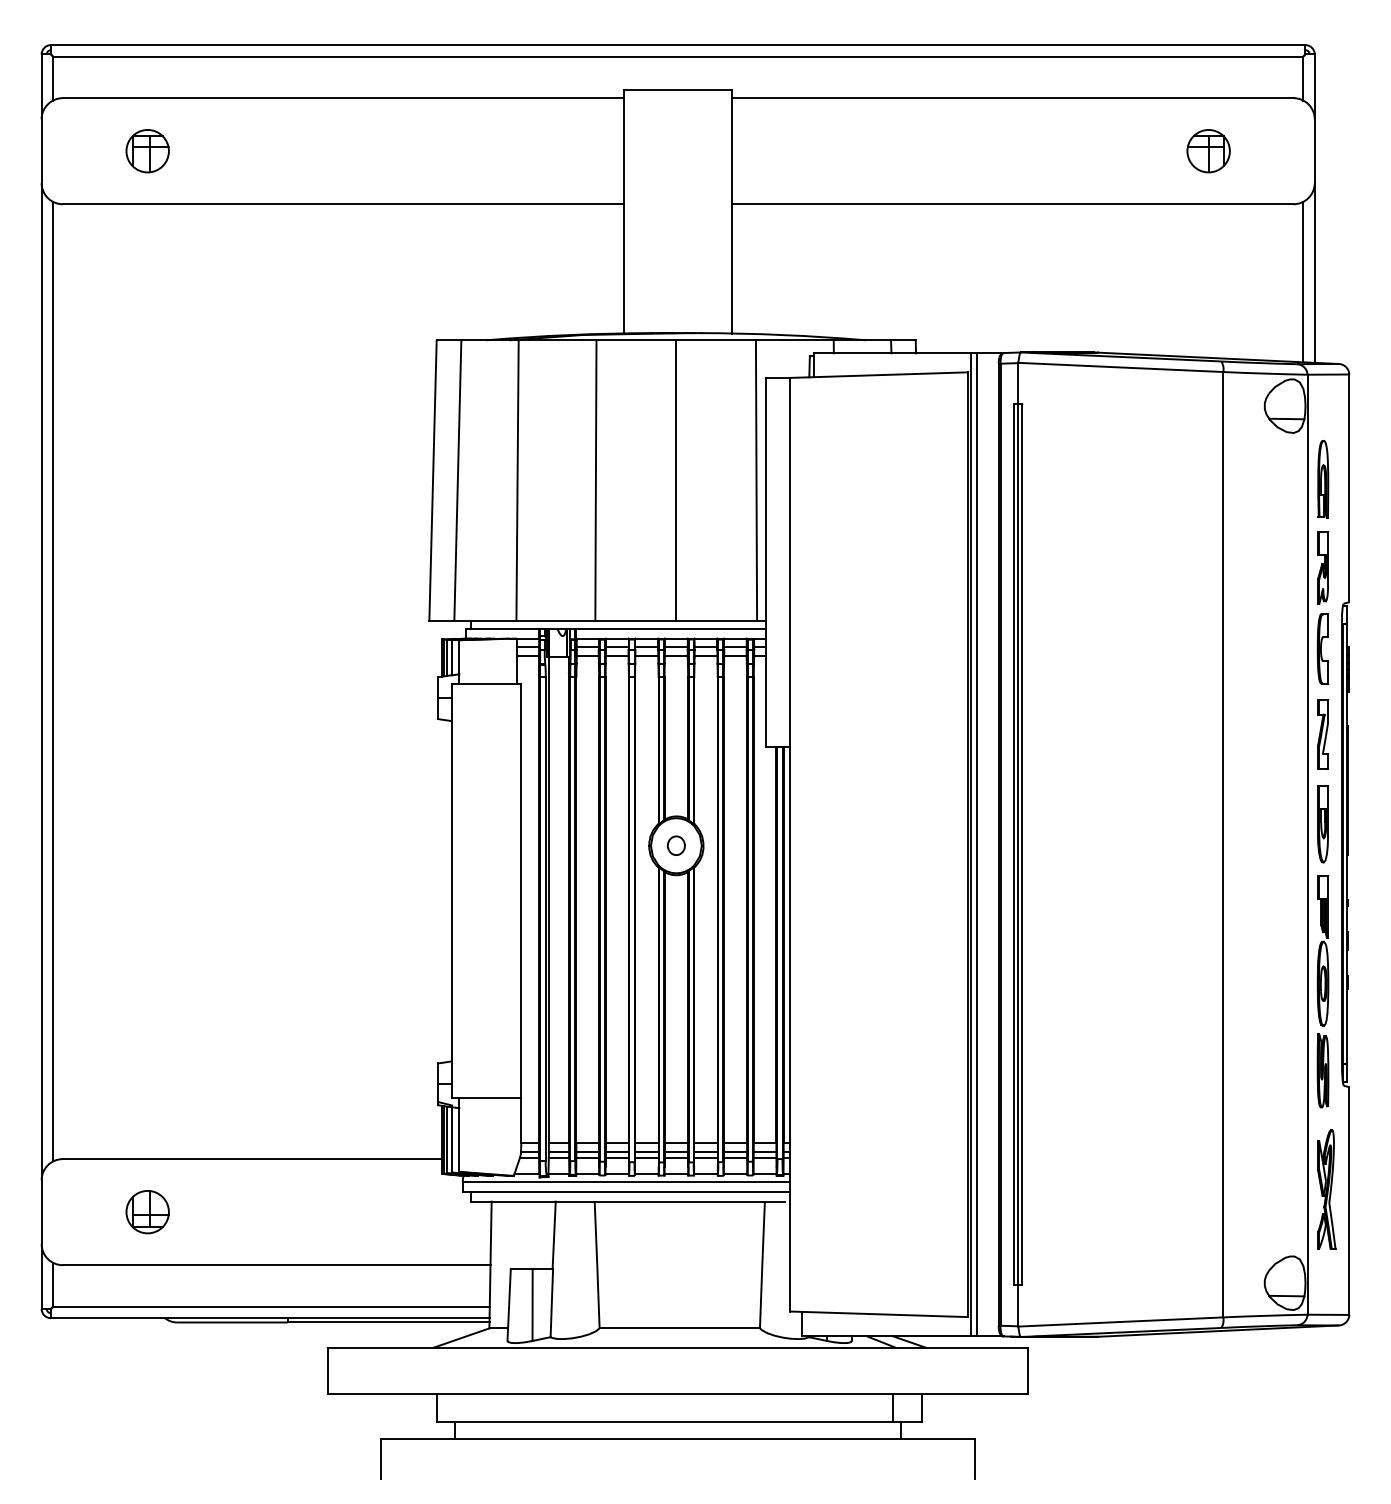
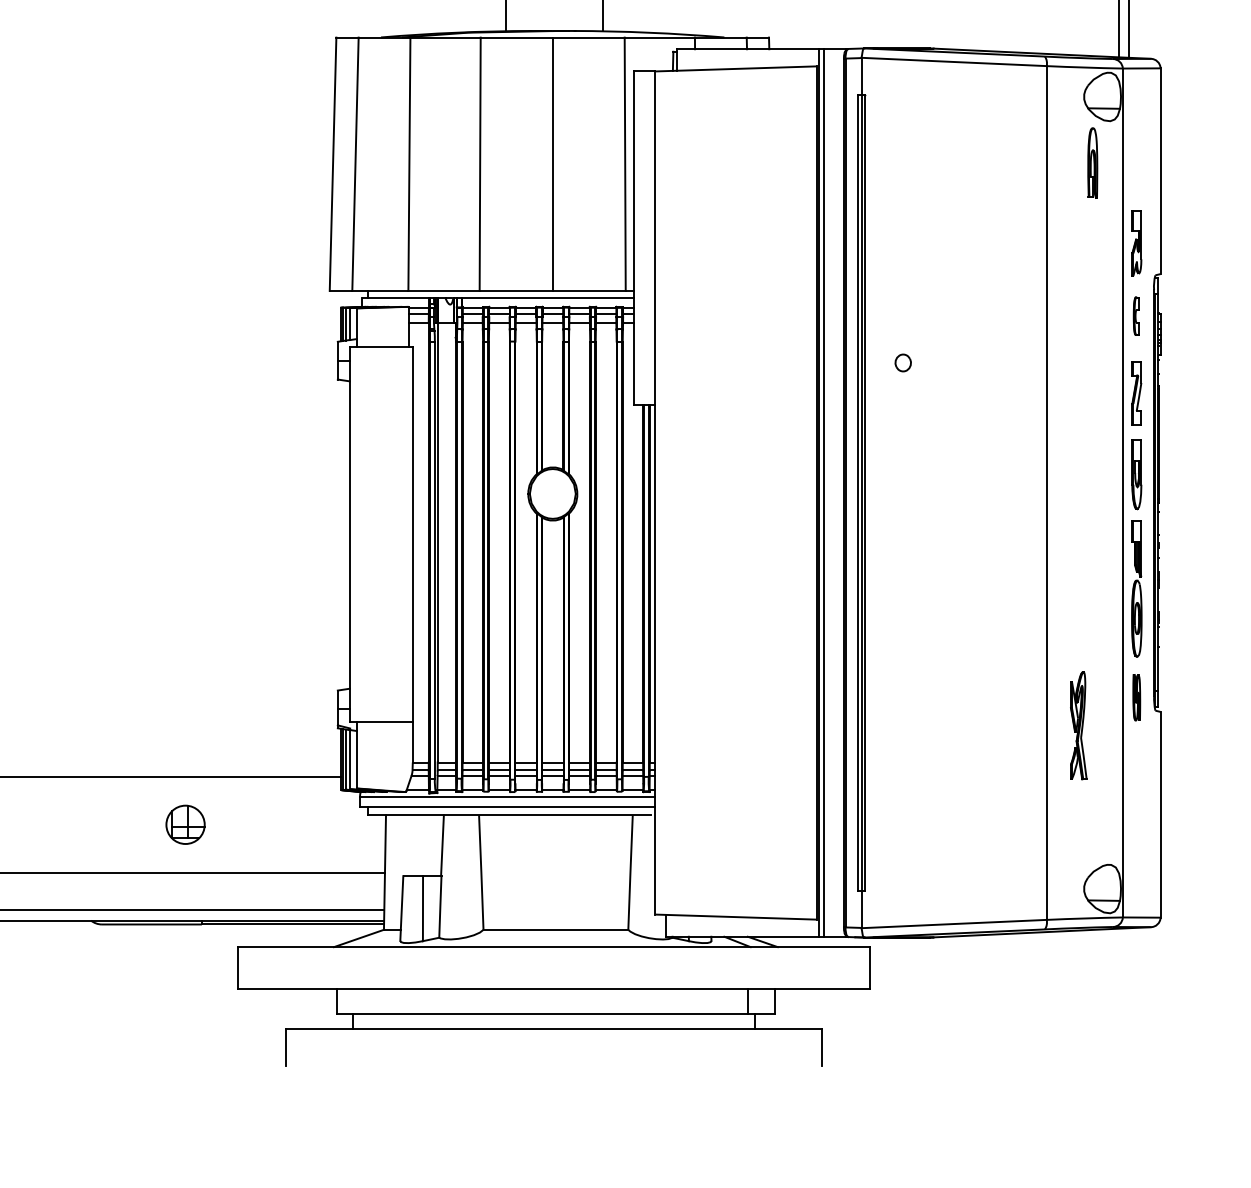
part: (1323, 479) -> (1092, 163), moved
part: (1322, 648) -> (1136, 315), size x0.6
part: (675, 845) -> (902, 362), moved
part: (1322, 1070) -> (1136, 696), size x0.7
part: (1326, 1189) -> (1078, 725), moved
part: (147, 1212) -> (185, 825), moved

